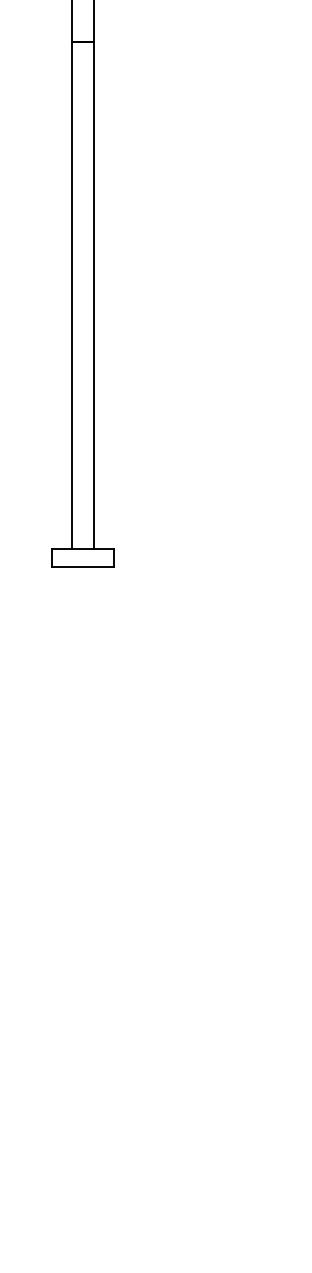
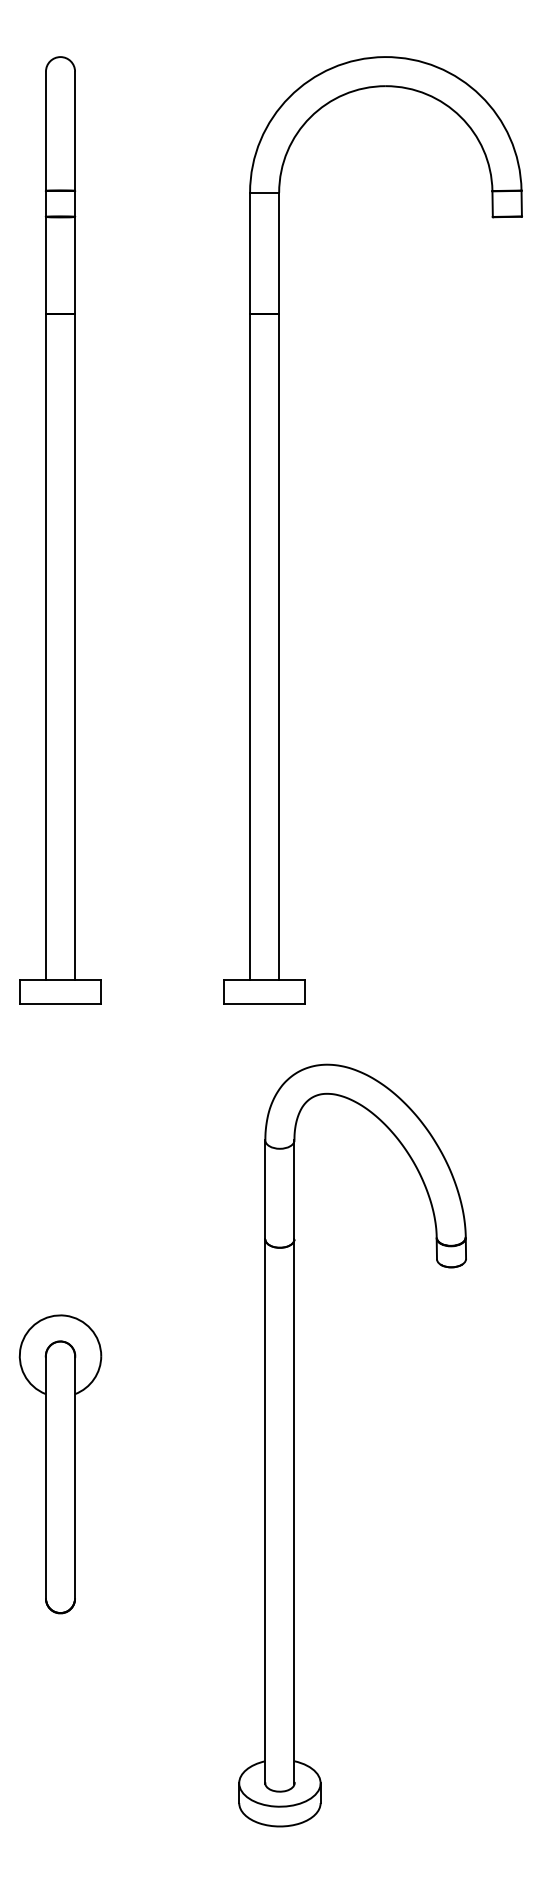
part: (105, 902) -> (294, 1445), added

